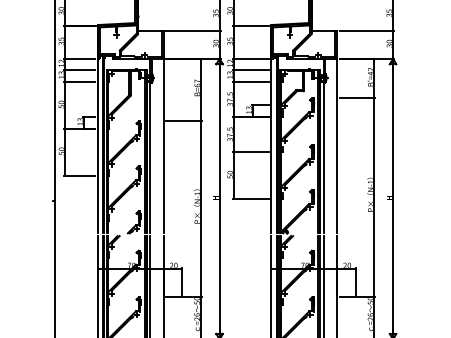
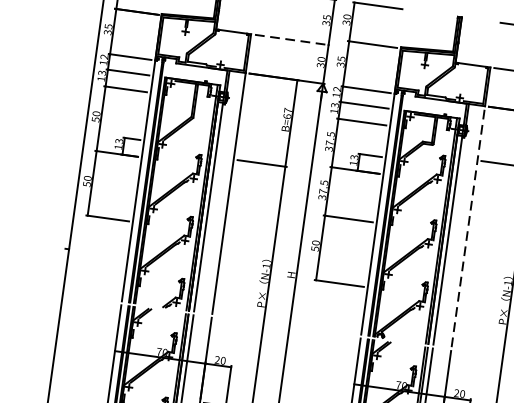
line: (193, 30) -> (292, 39), solid -> dashed
line: (336, 145) -> (467, 225), solid -> dashed

